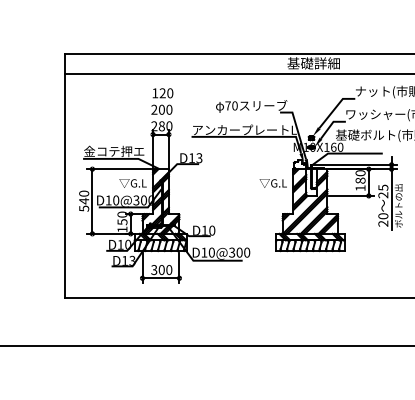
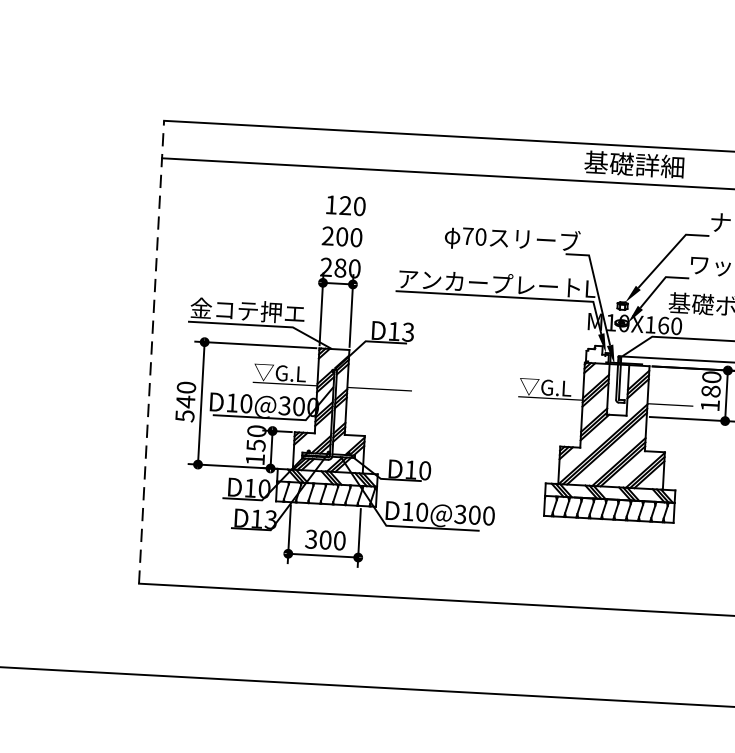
line: (64, 175) -> (151, 351), solid -> dashed

